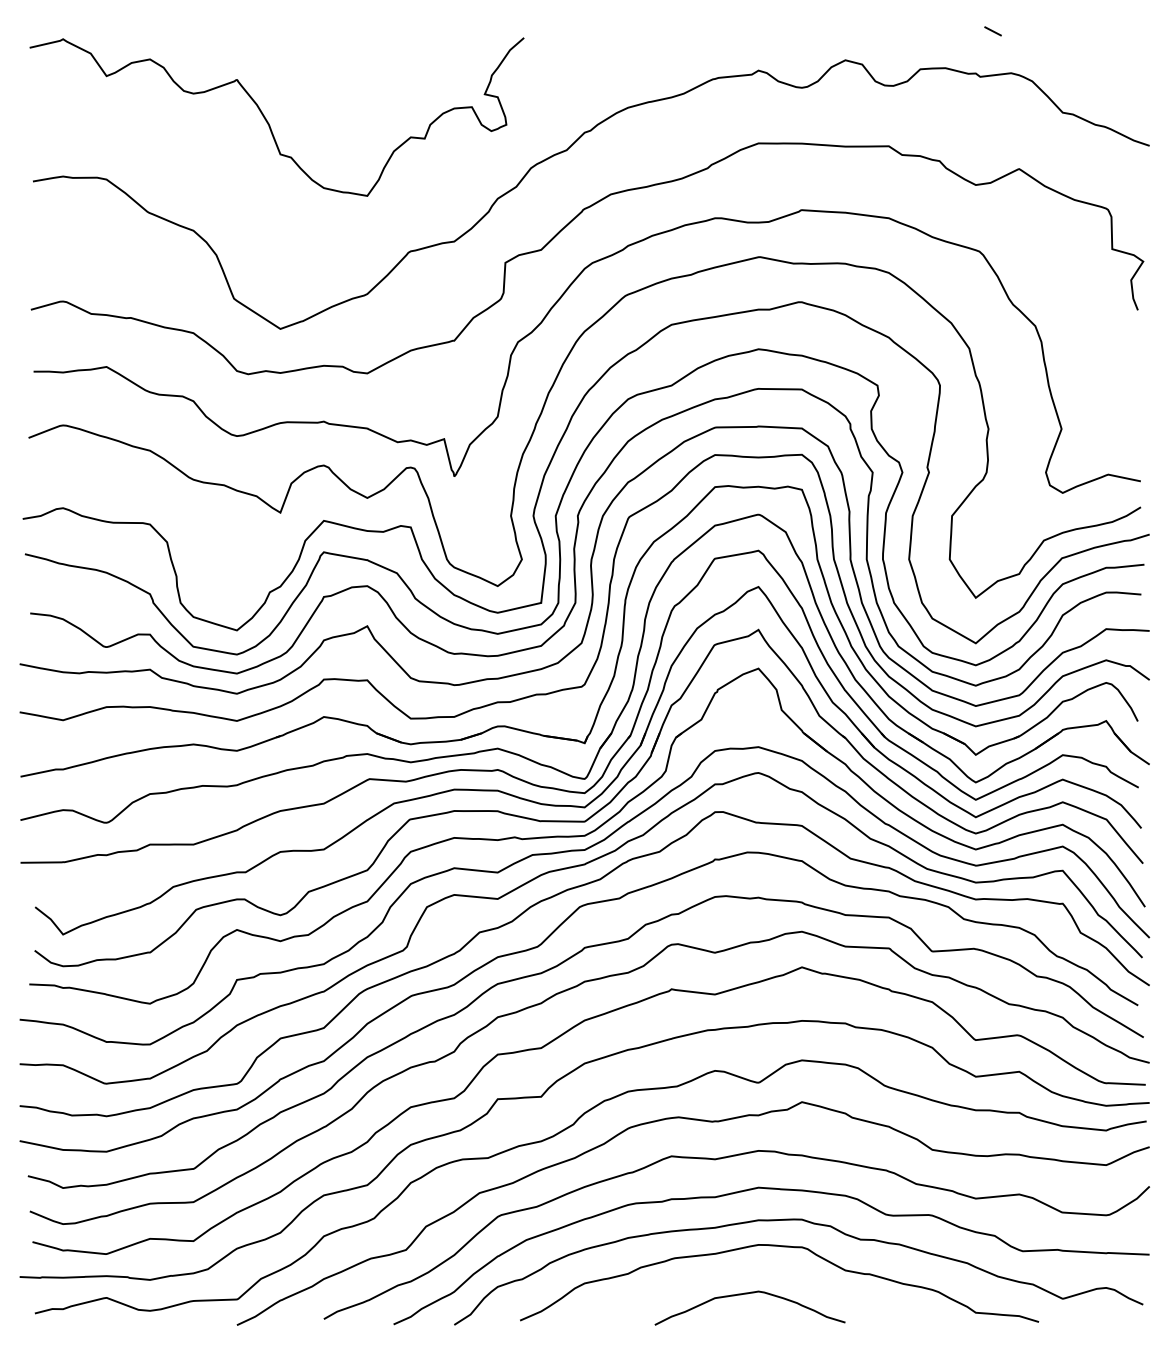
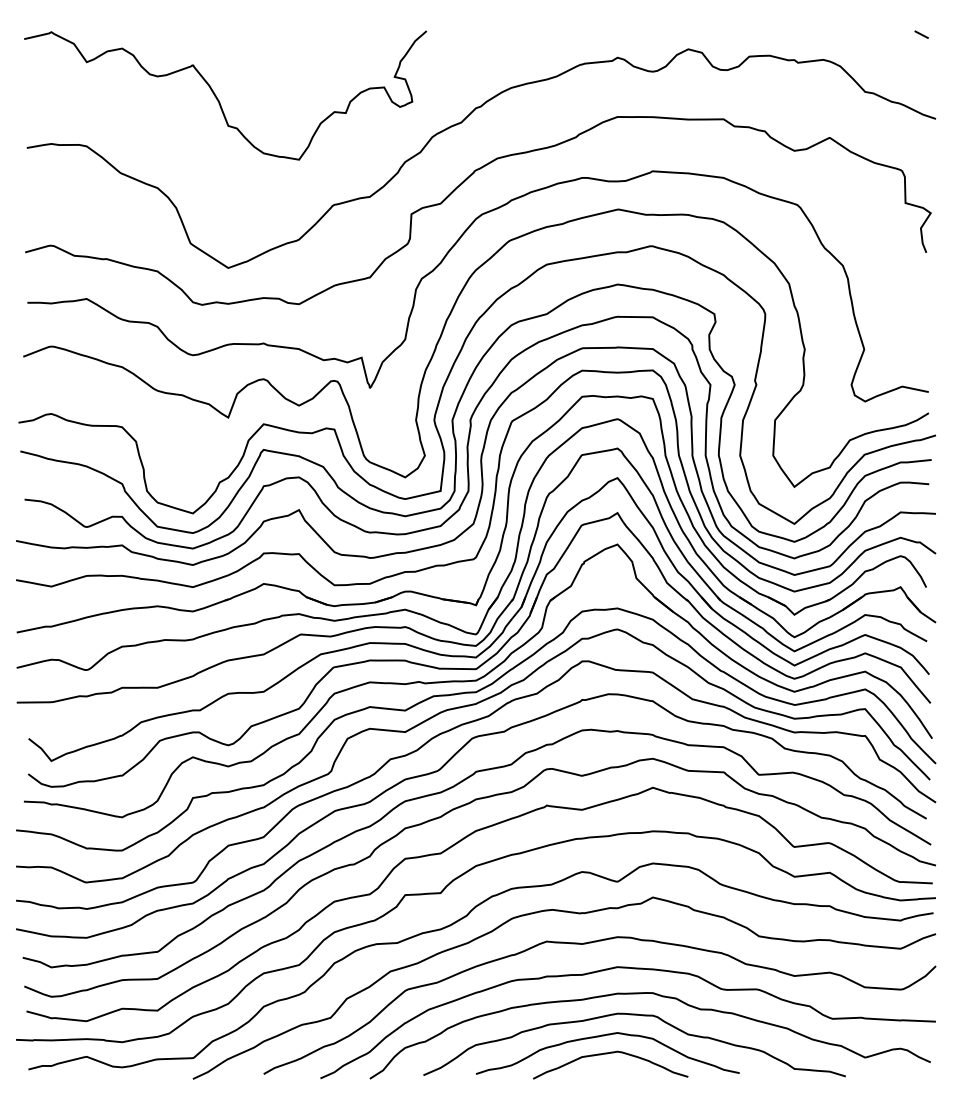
line: (992, 31) -> (921, 34), moved
curve: (743, 1272) -> (605, 1036), added

